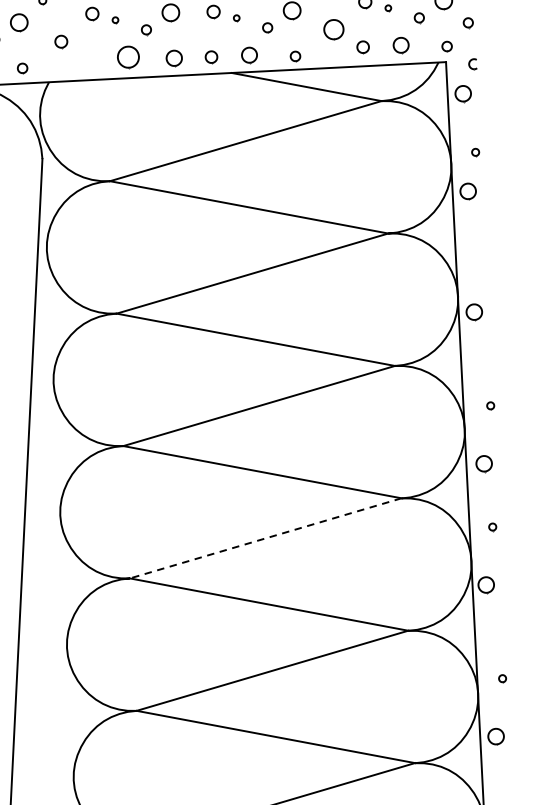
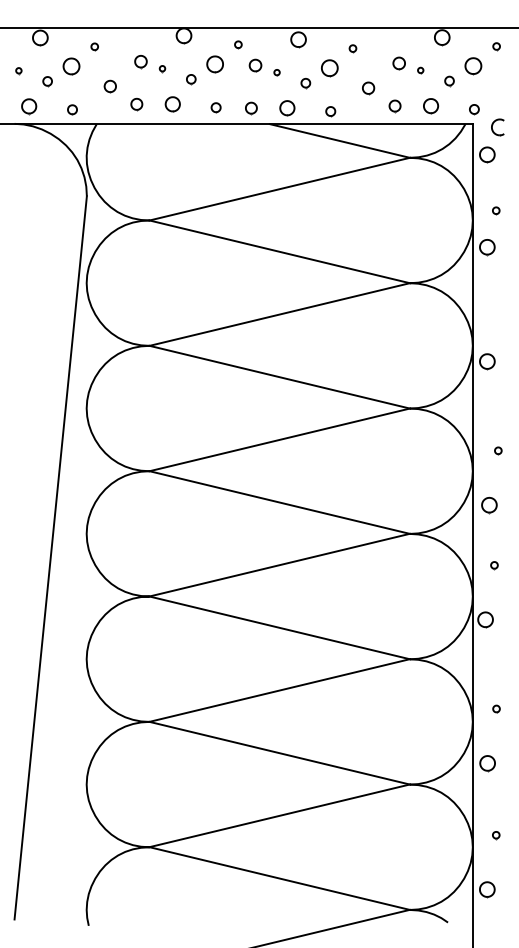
part: (468, 23) -> (495, 88), removed
part: (334, 30) -> (368, 88), size x0.62
part: (127, 57) -> (172, 104), size x0.71
part: (173, 58) -> (215, 107), size x0.62
part: (89, 59) -> (136, 104), added
part: (472, 64) -> (497, 127), size x1.67
line: (265, 538) -> (279, 565), dashed -> solid

